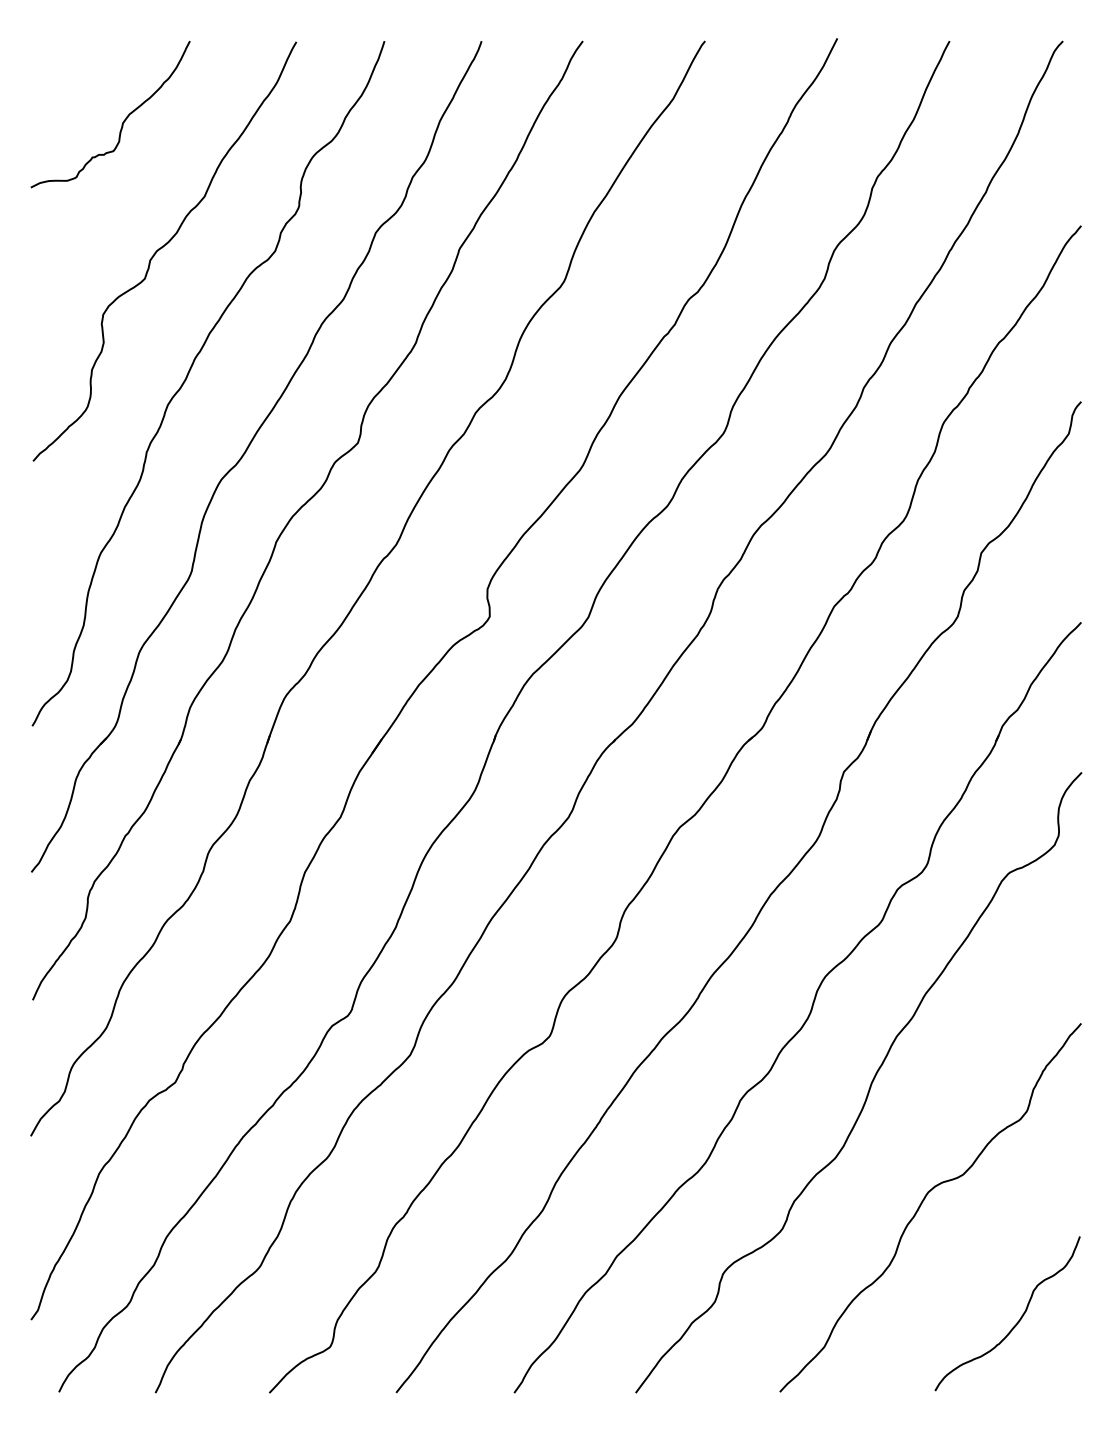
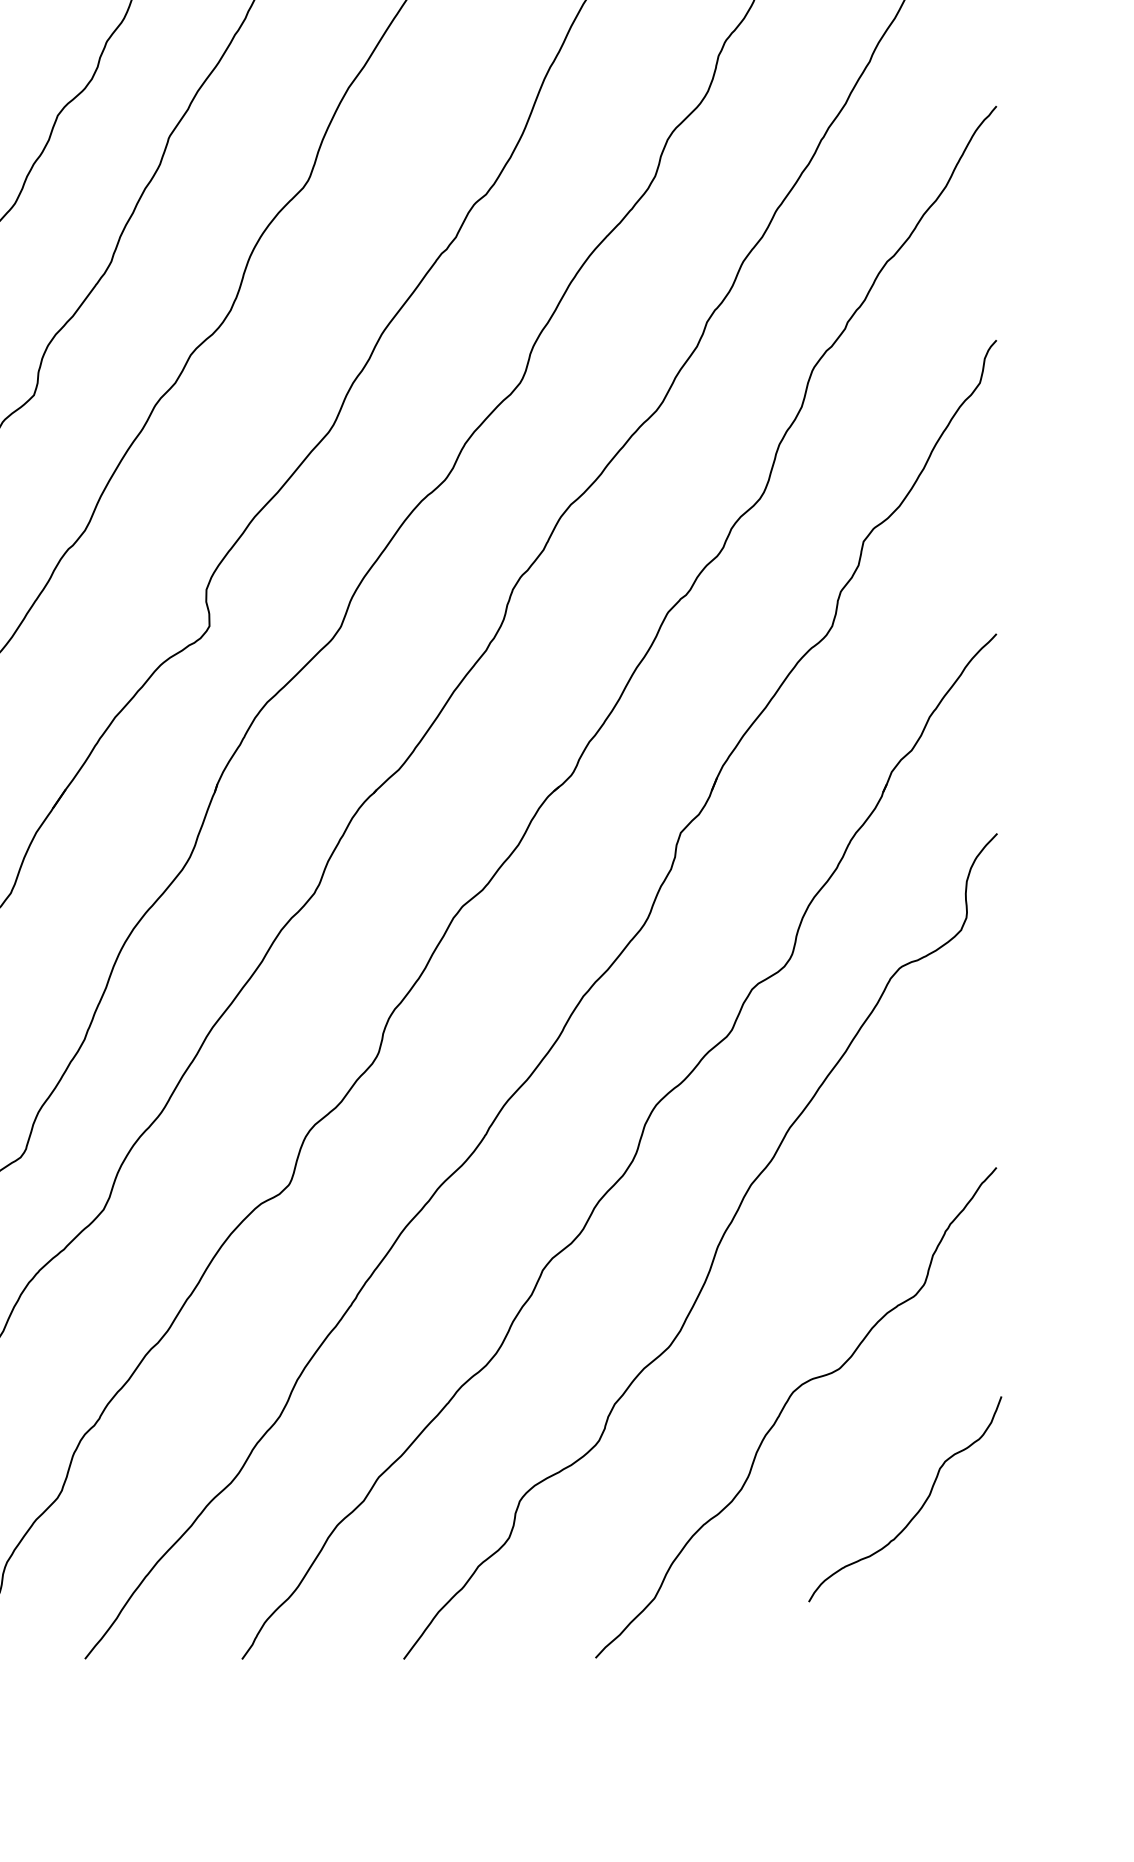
curve: (1017, 1321) -> (918, 1509), moved

